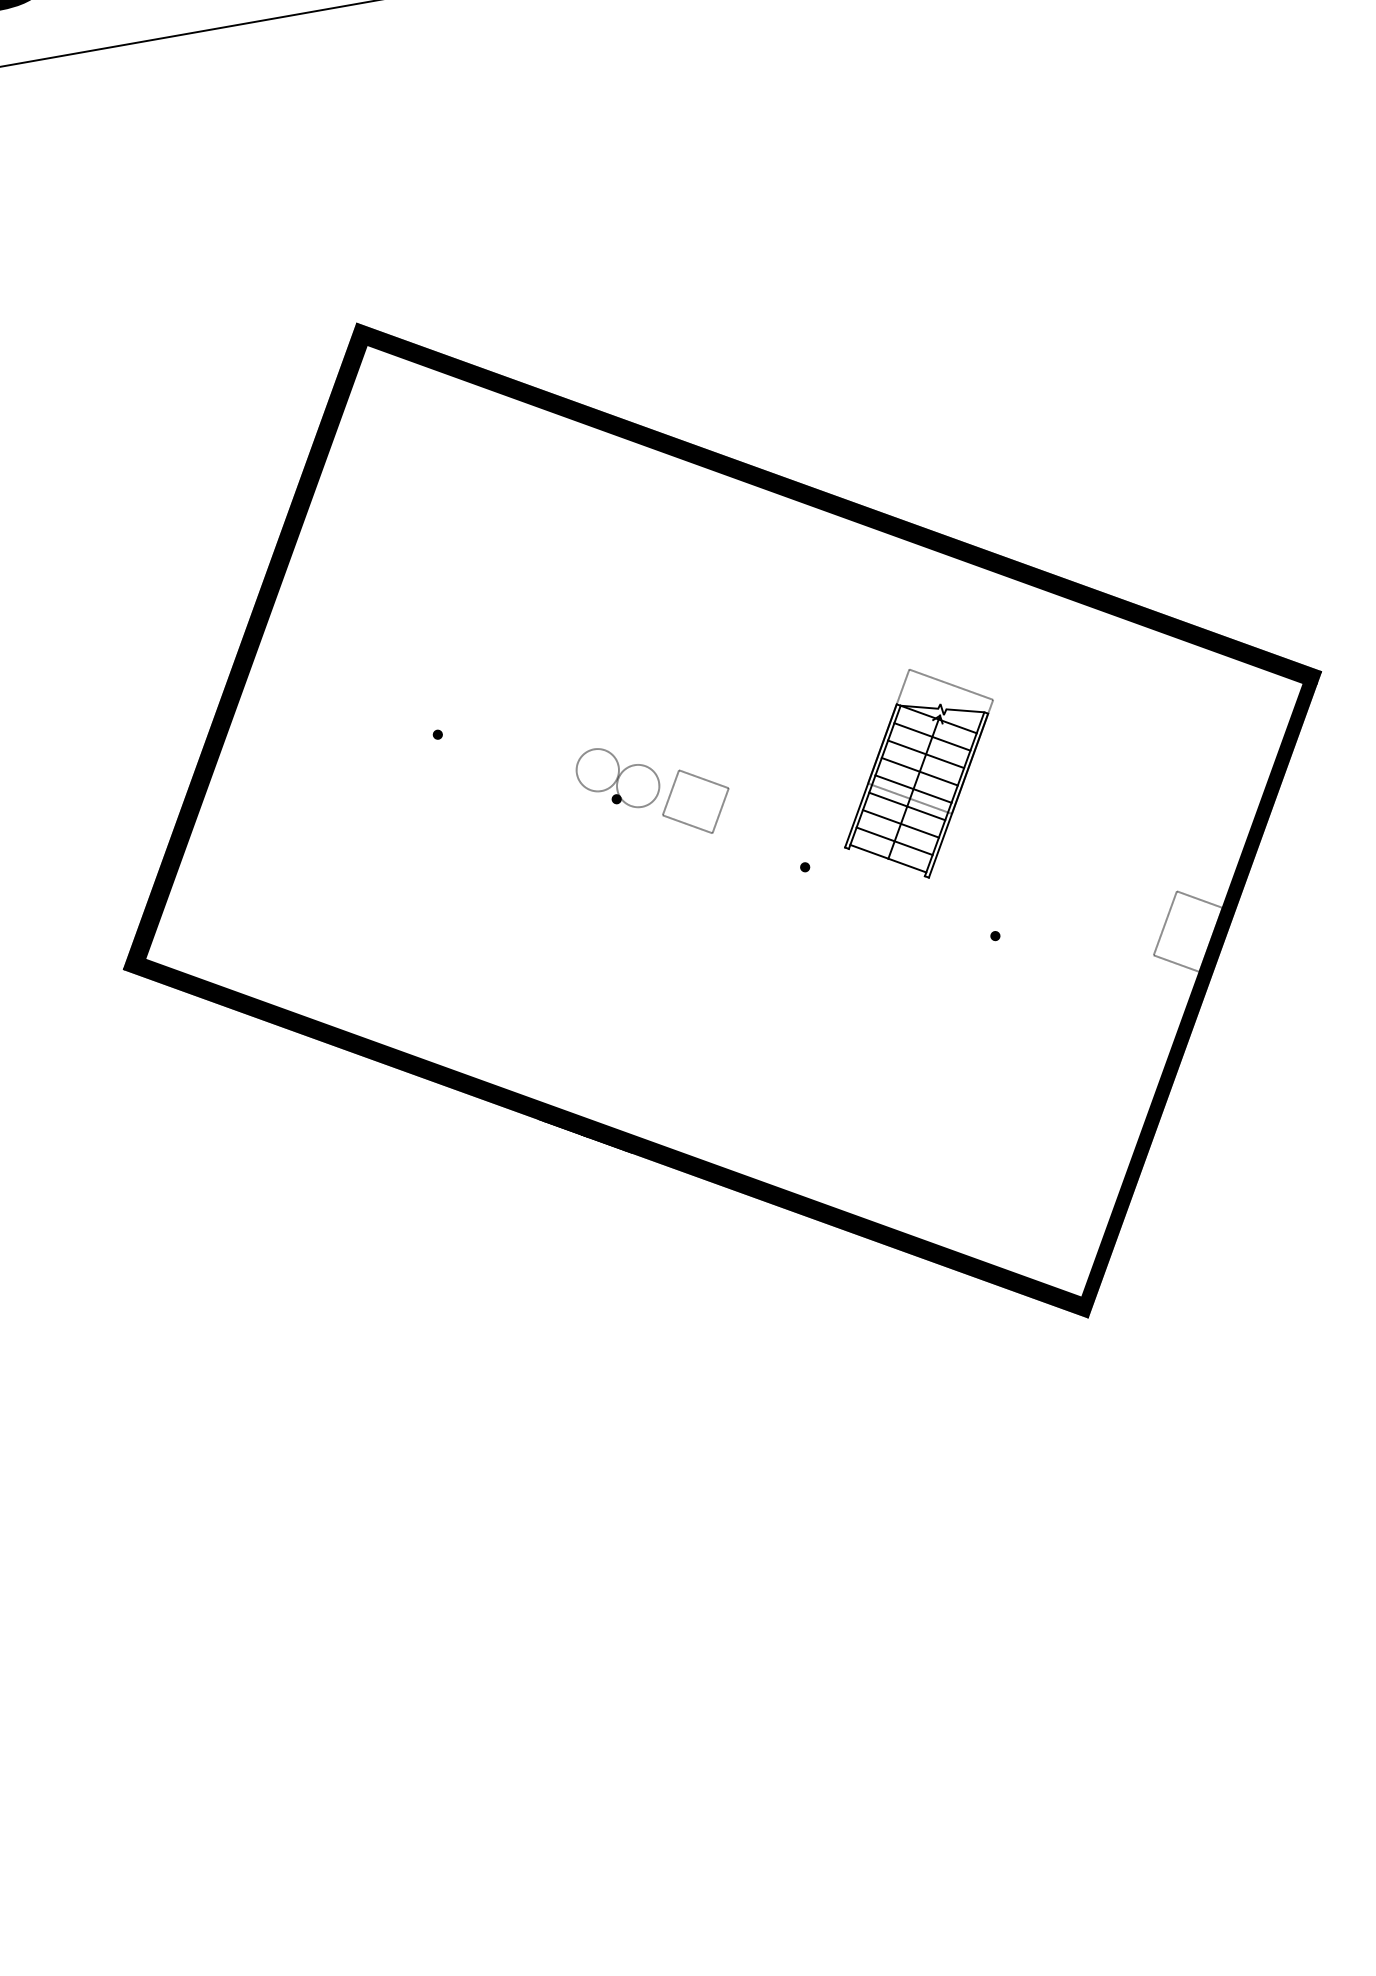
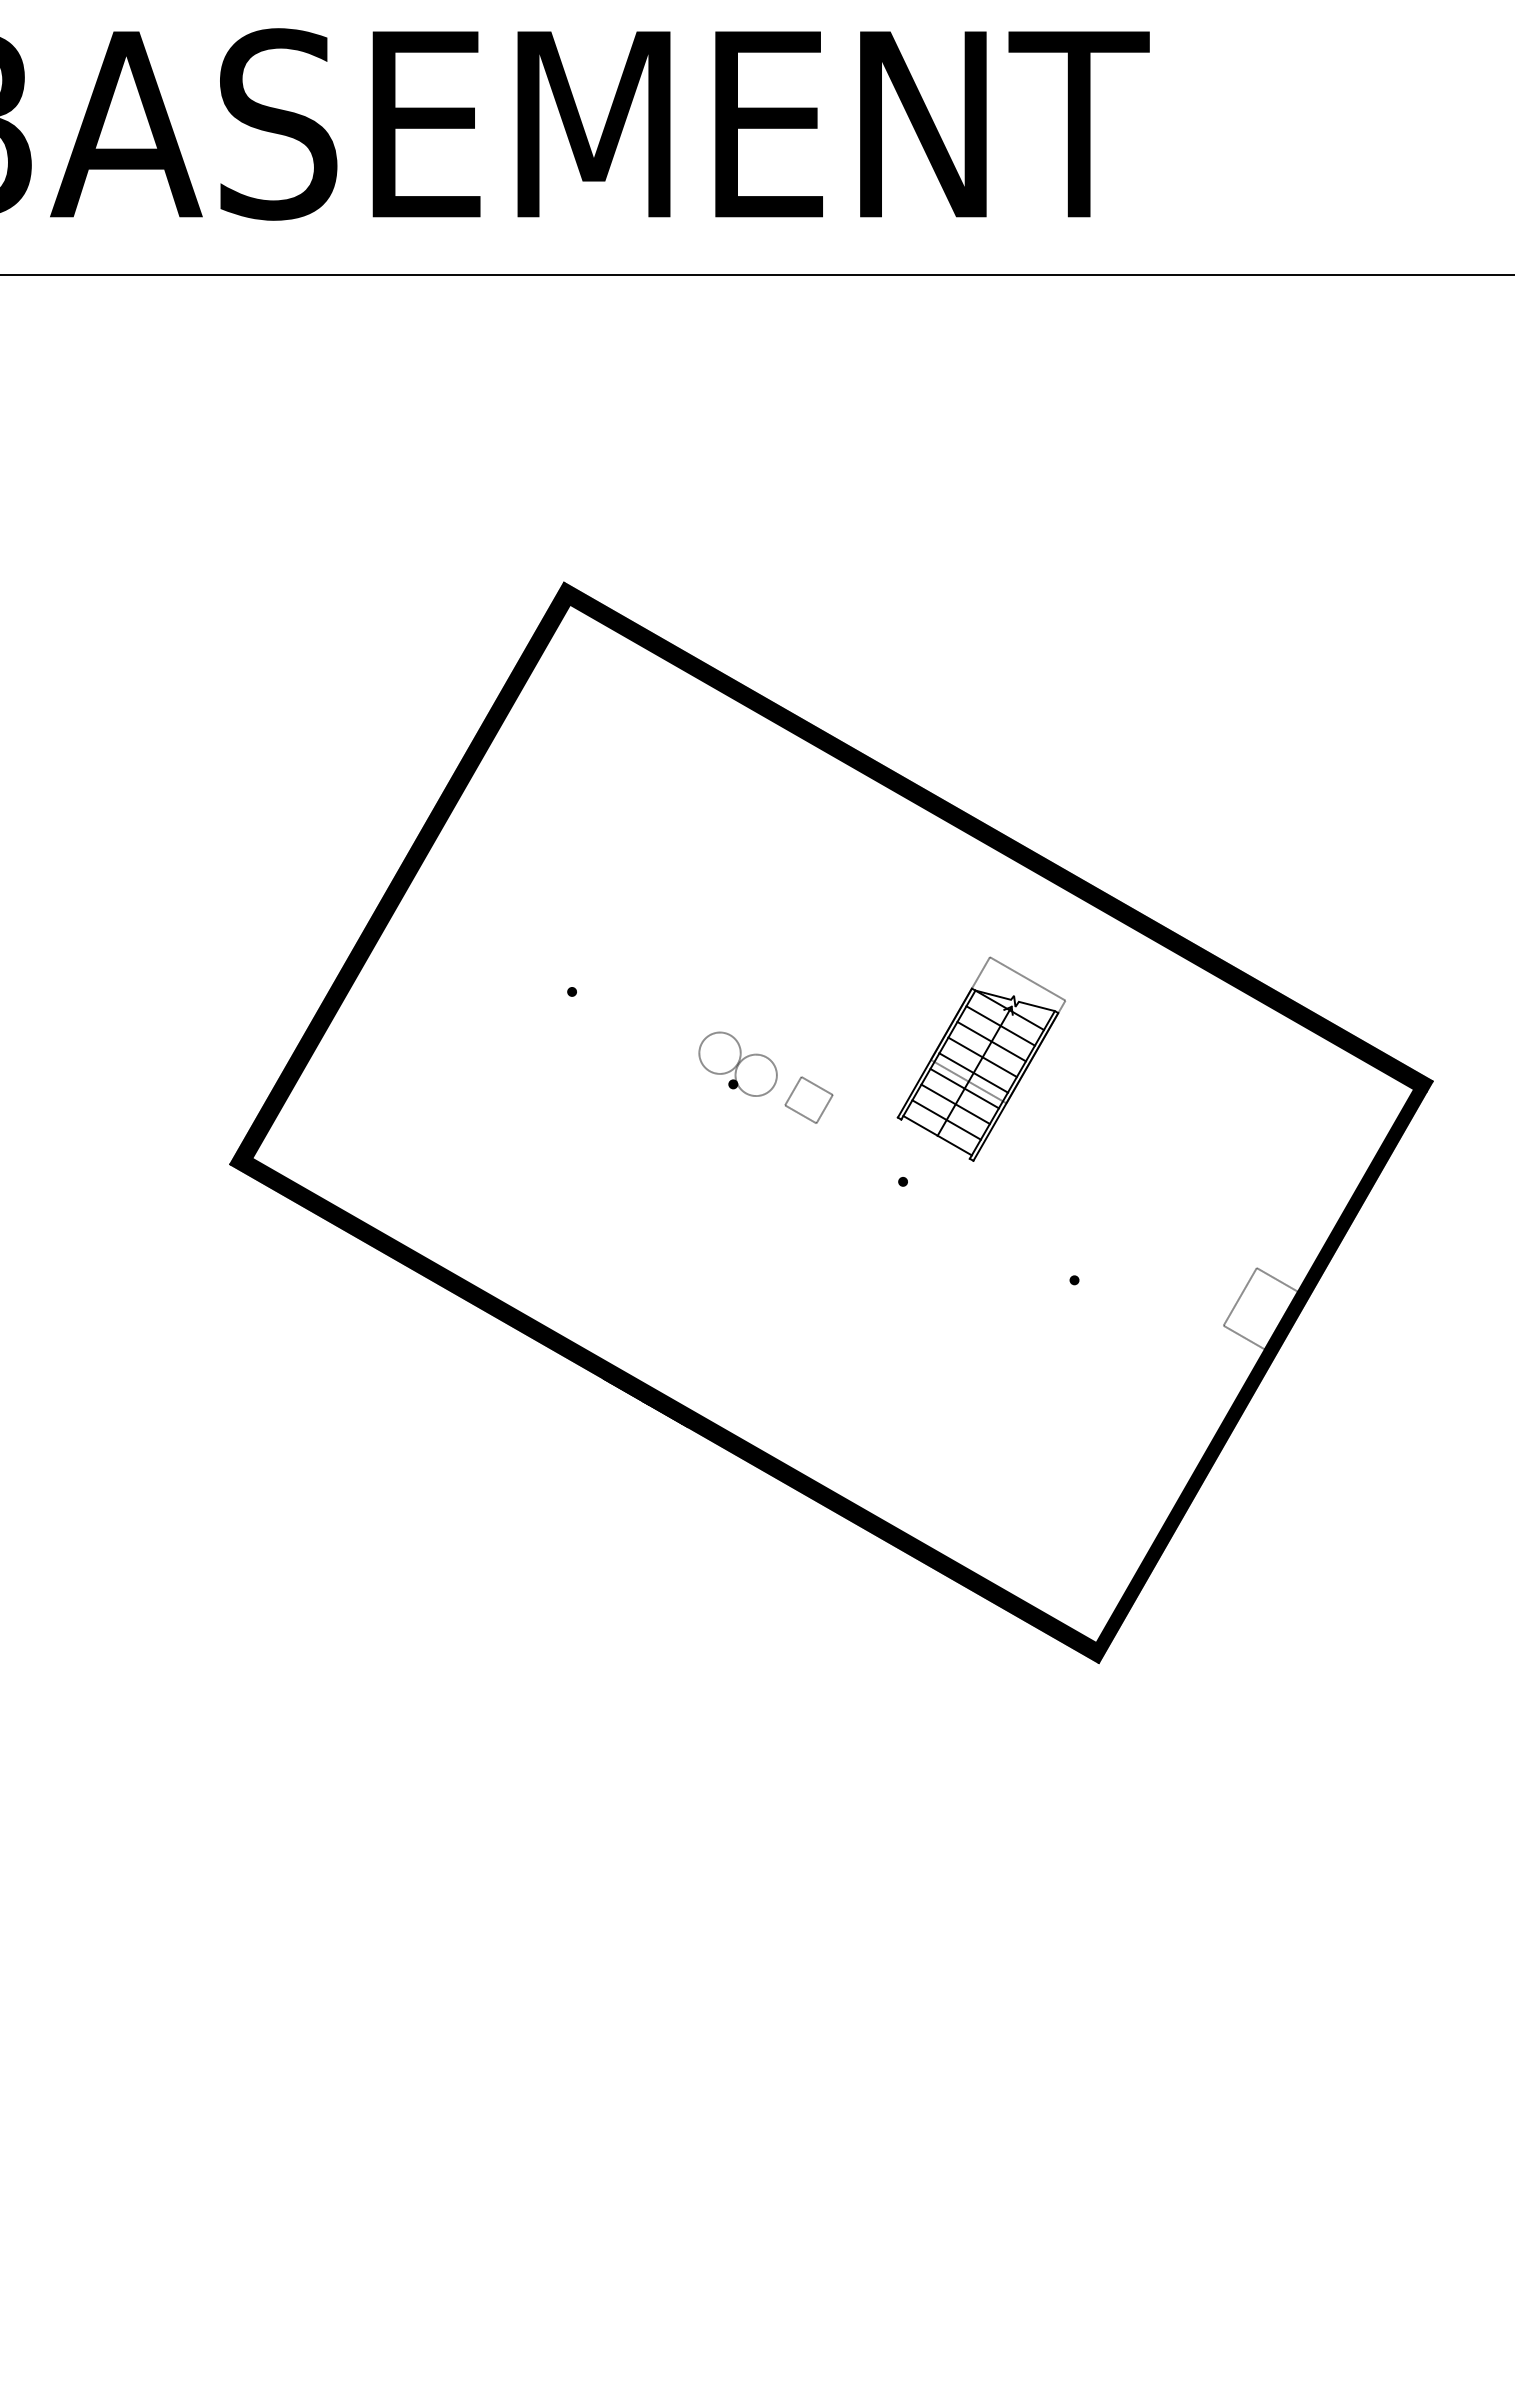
part: (917, 773) -> (980, 1058), moved
part: (695, 801) -> (808, 1099), size x0.7

